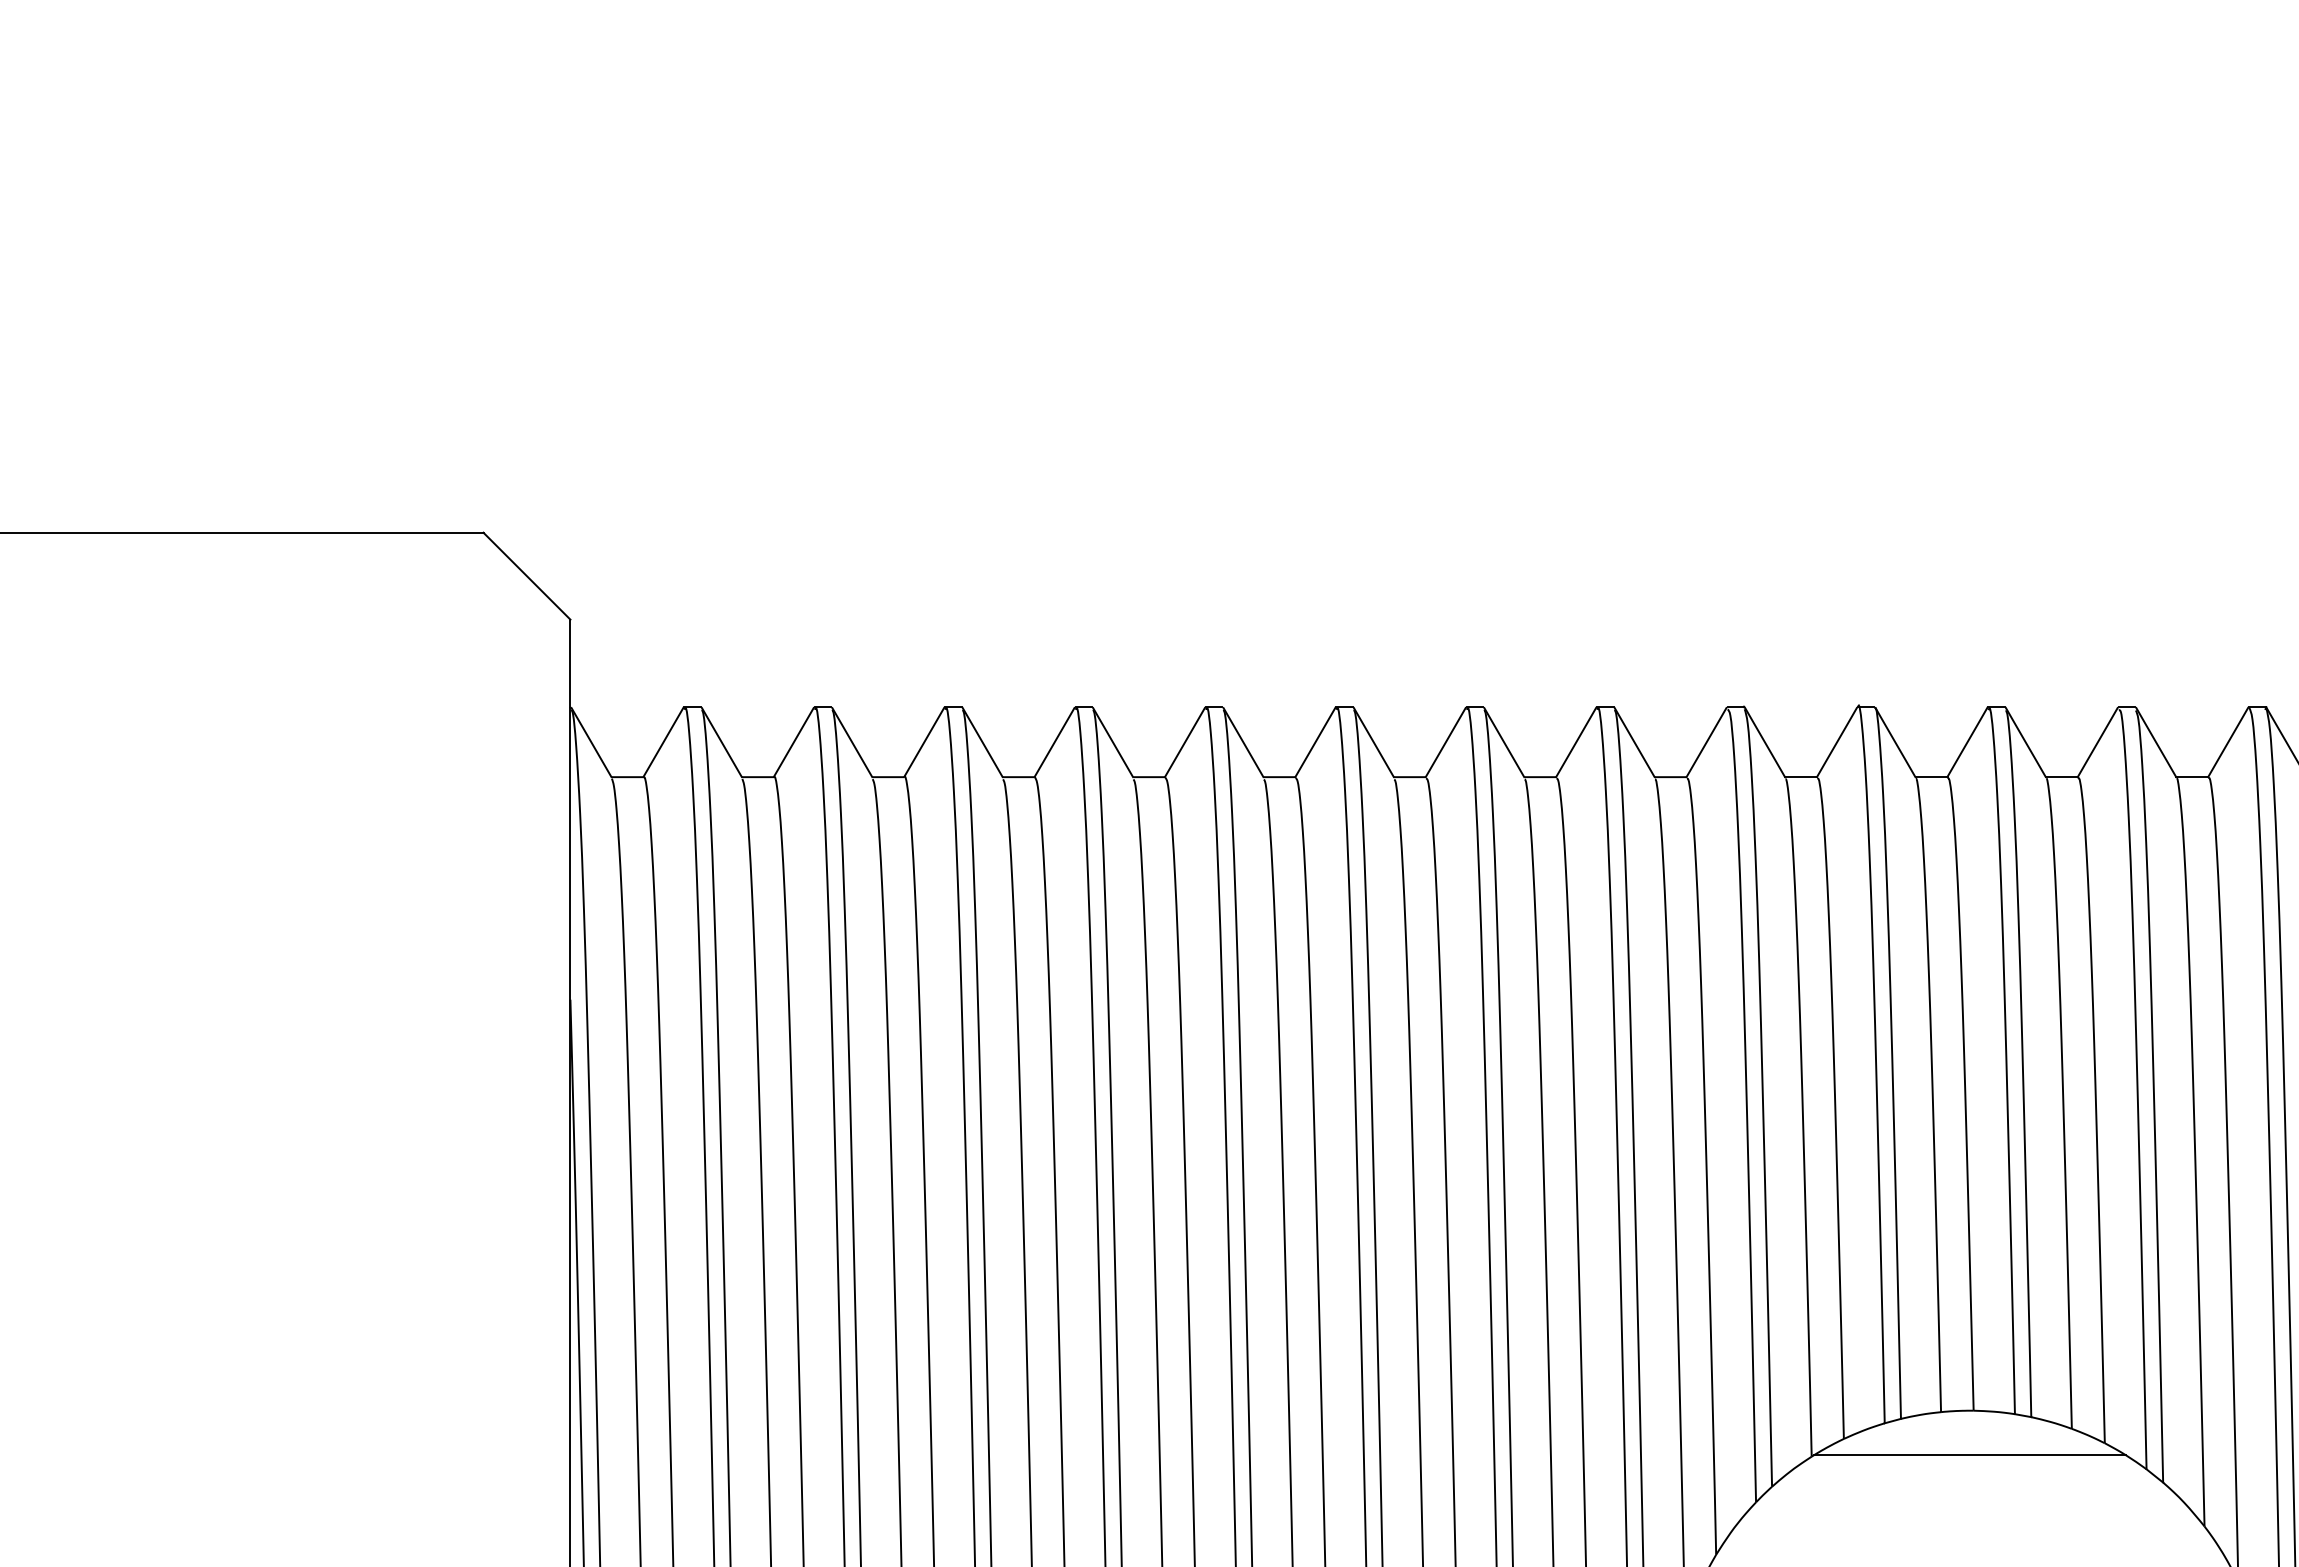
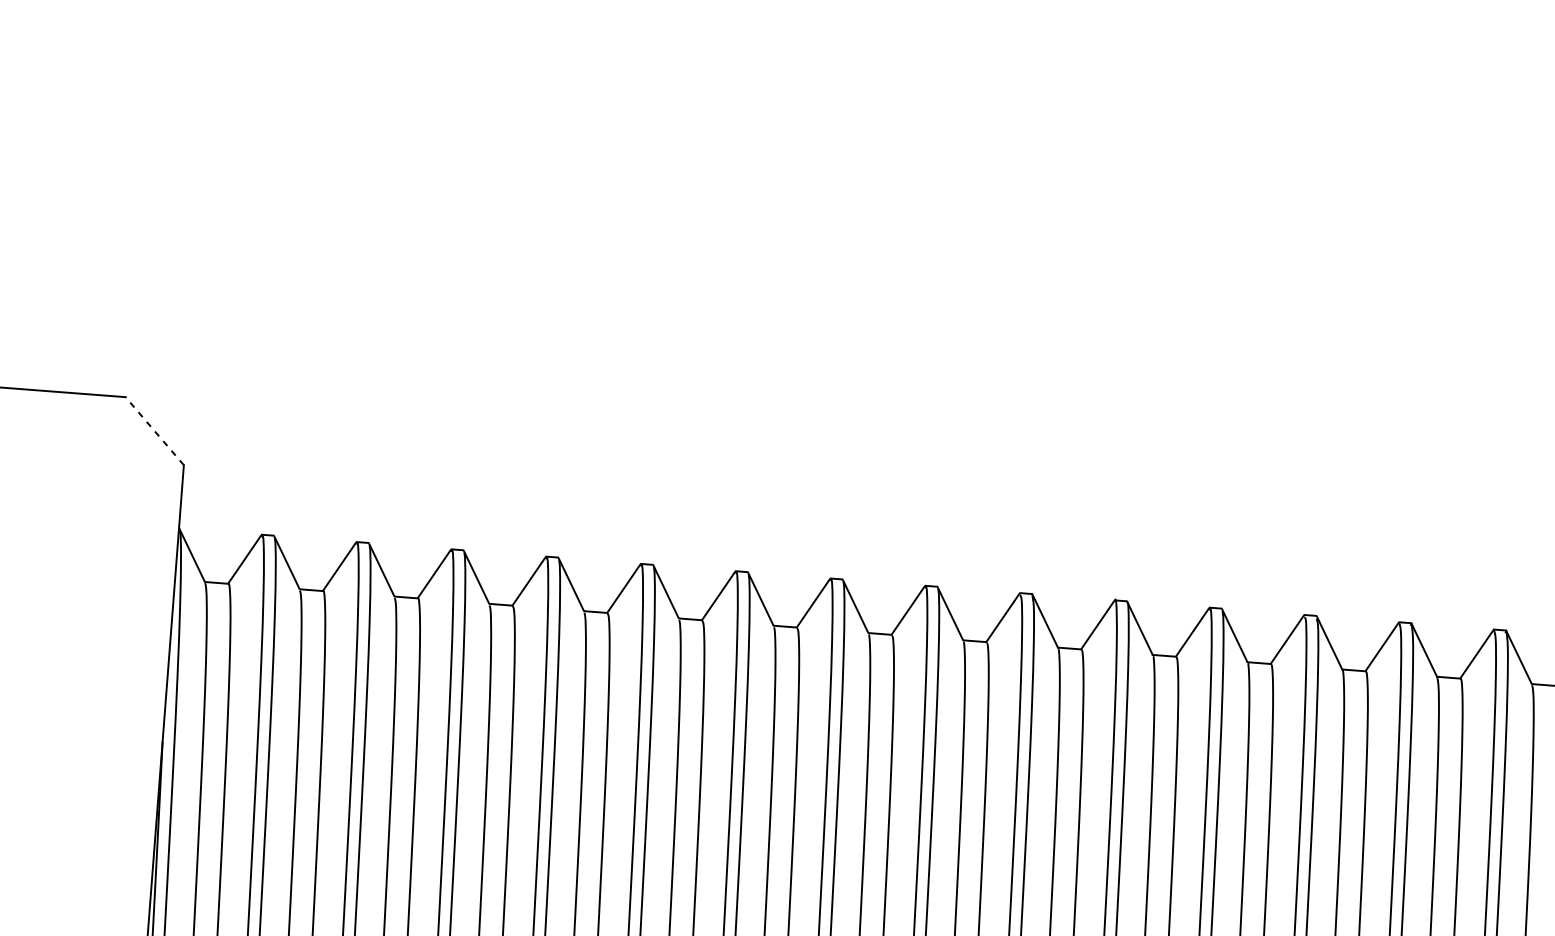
line: (526, 575) -> (154, 430), solid -> dashed

